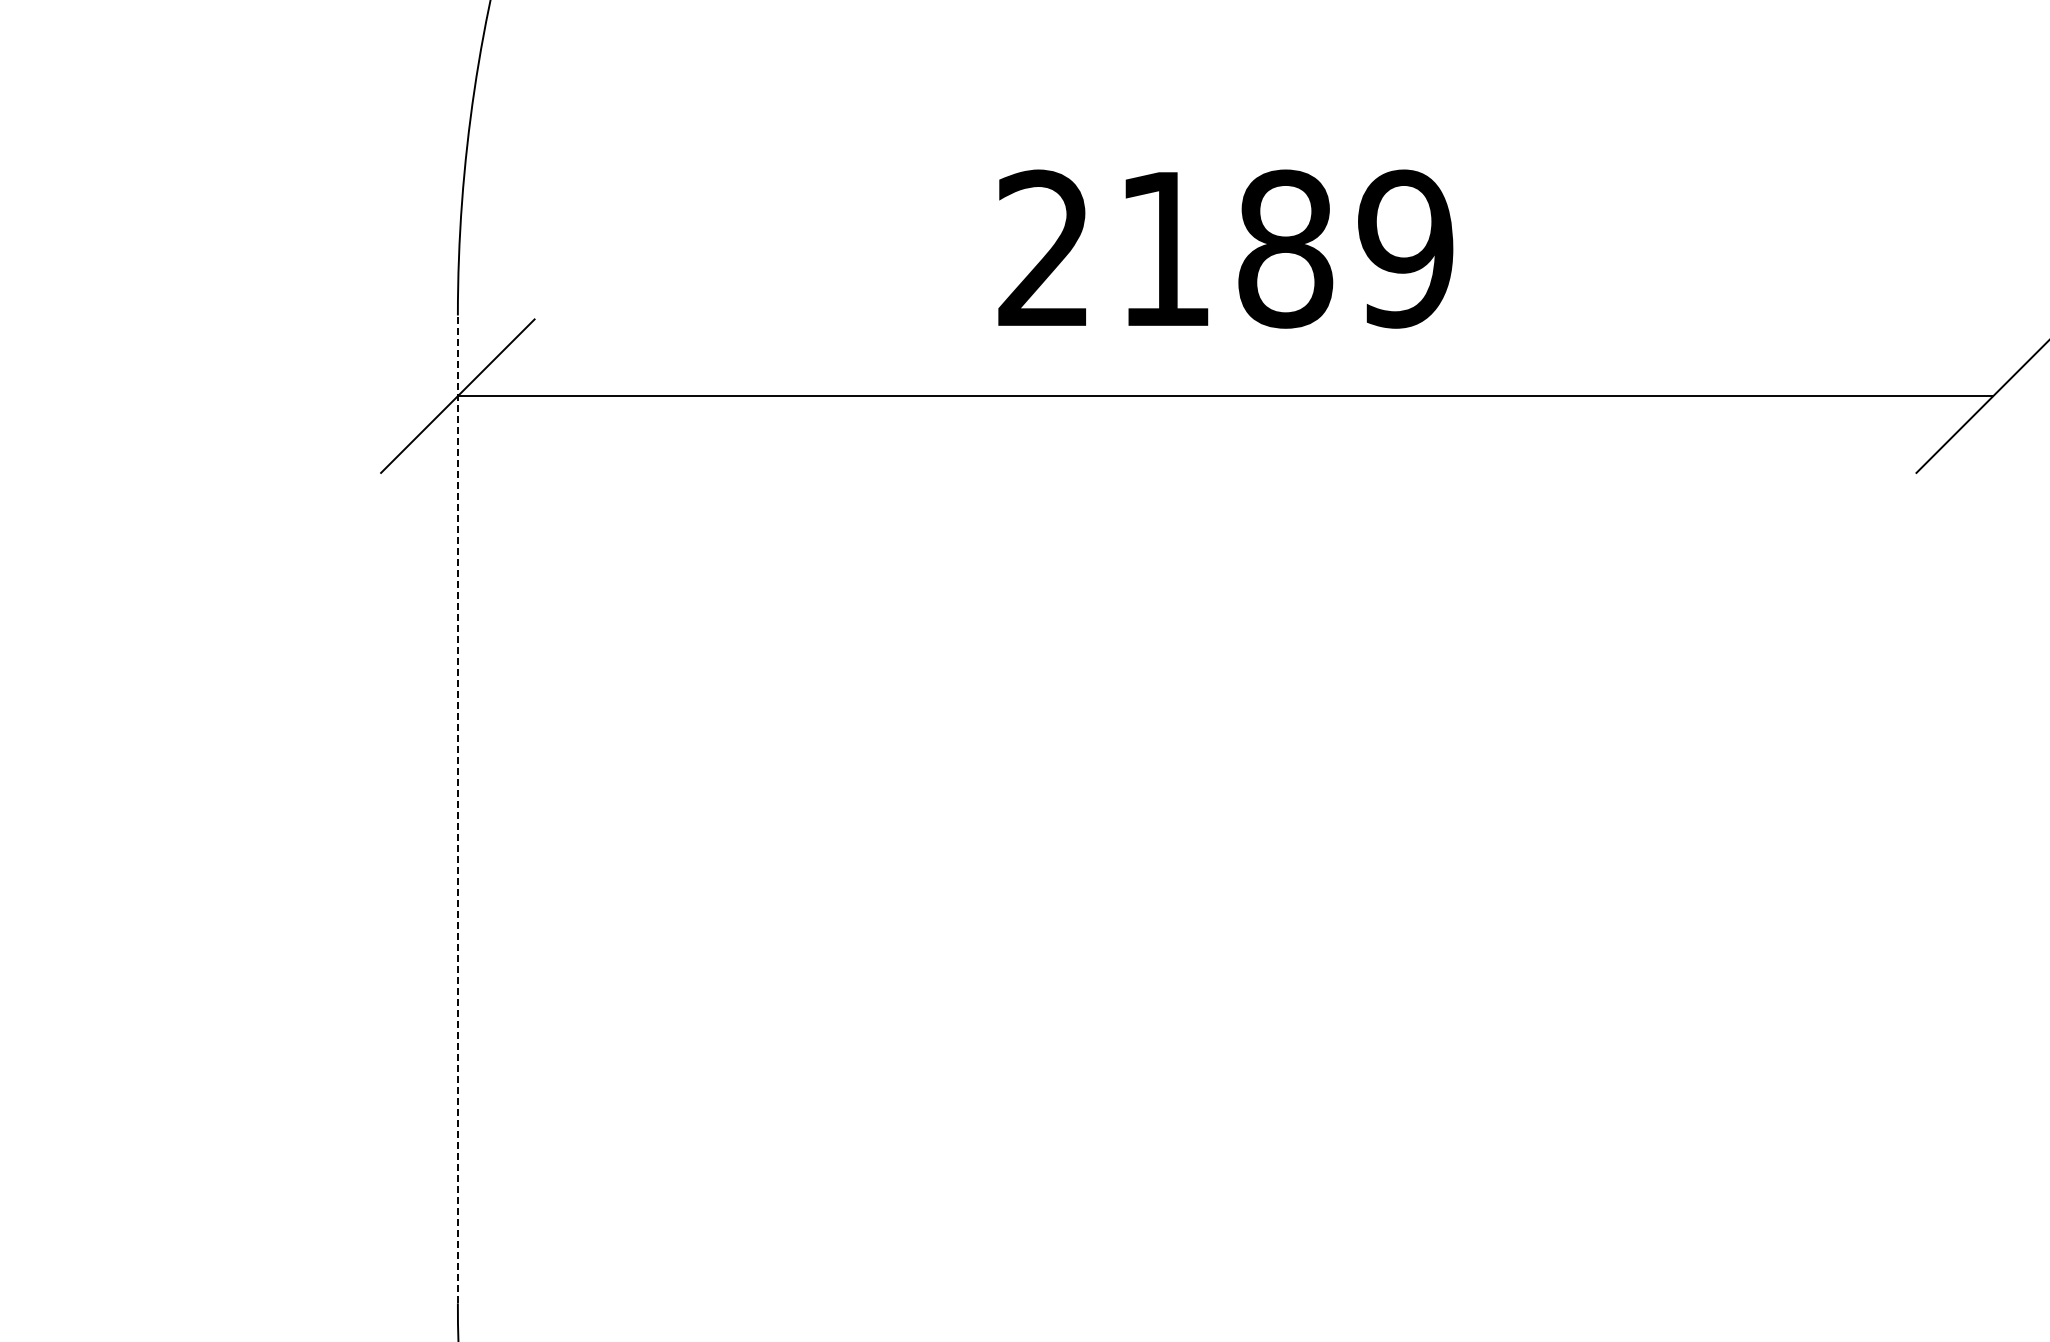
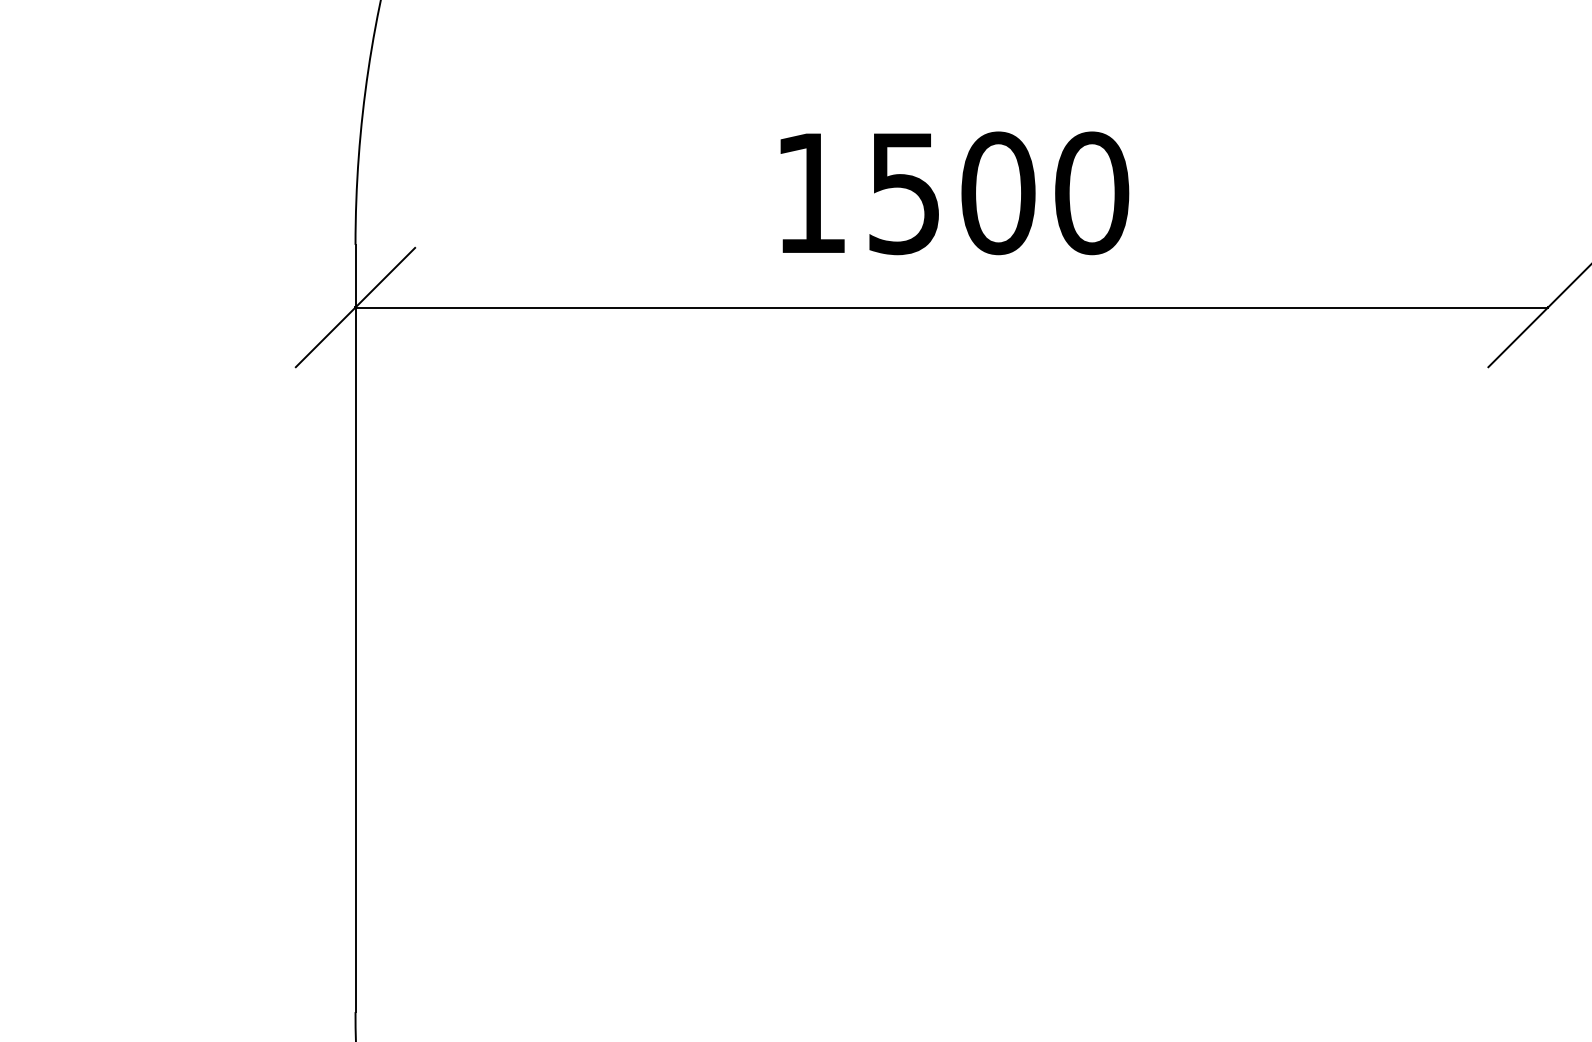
text: (1225, 248) -> (951, 192), 2189 -> 1500
line: (457, 809) -> (355, 628), dashed -> solid

